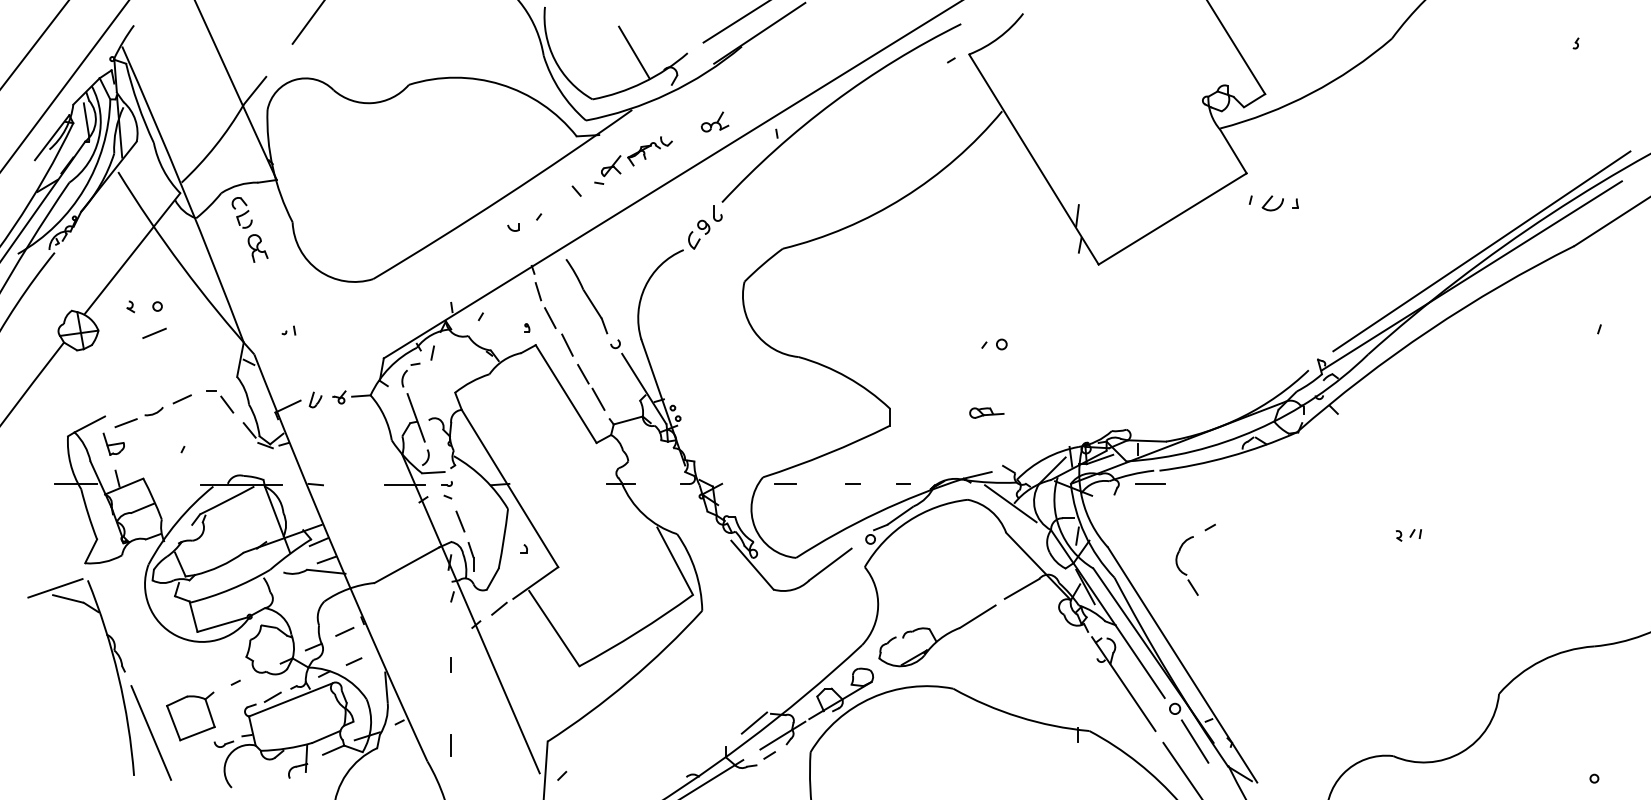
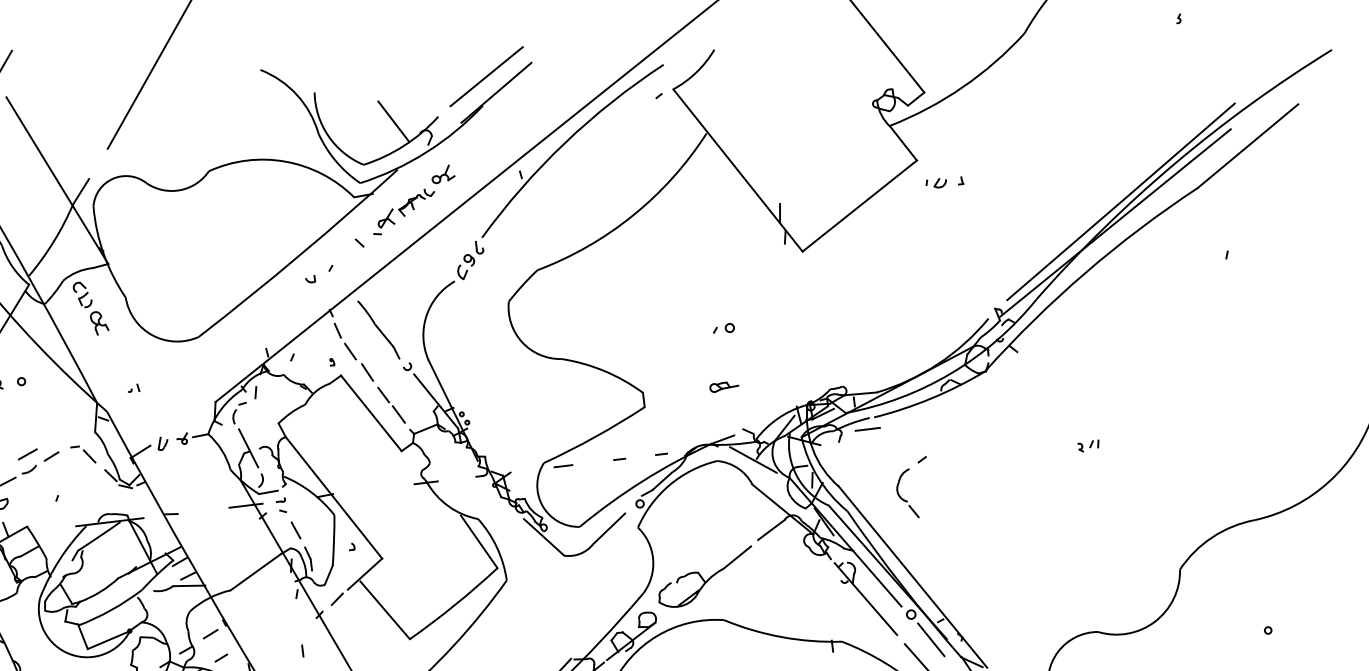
part: (714, 121) -> (442, 174), moved
part: (1266, 203) -> (936, 183), size x0.71
line: (154, 332) -> (27, 453), moved

